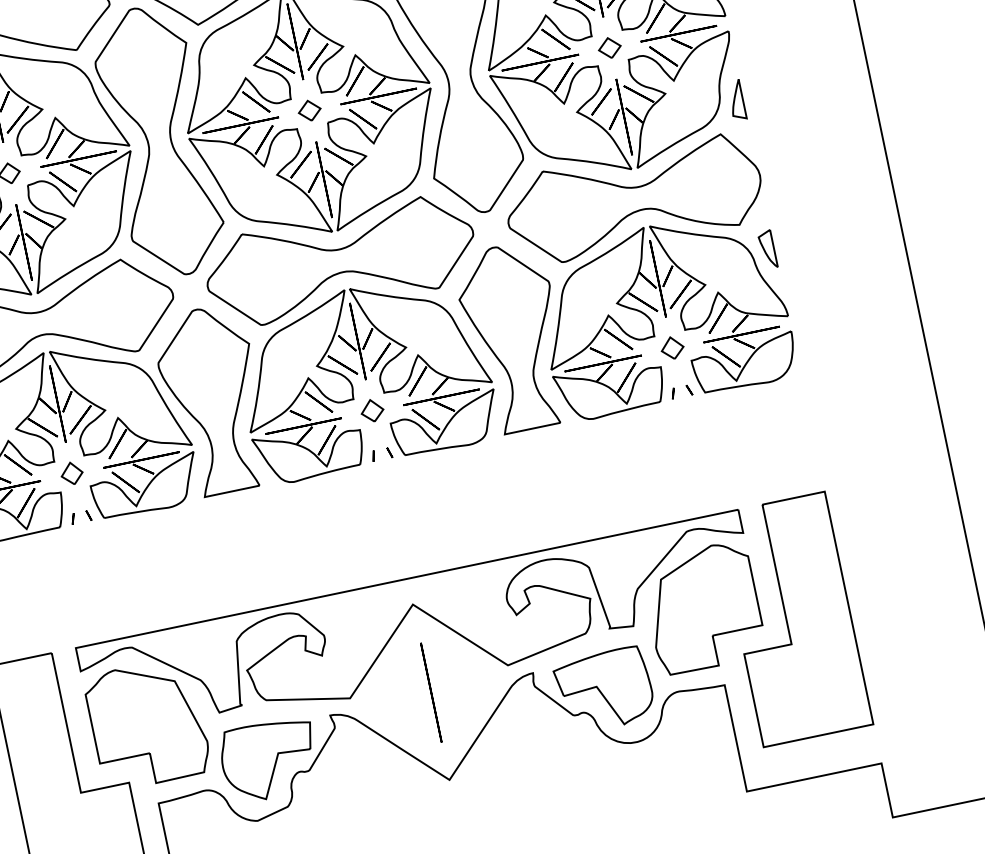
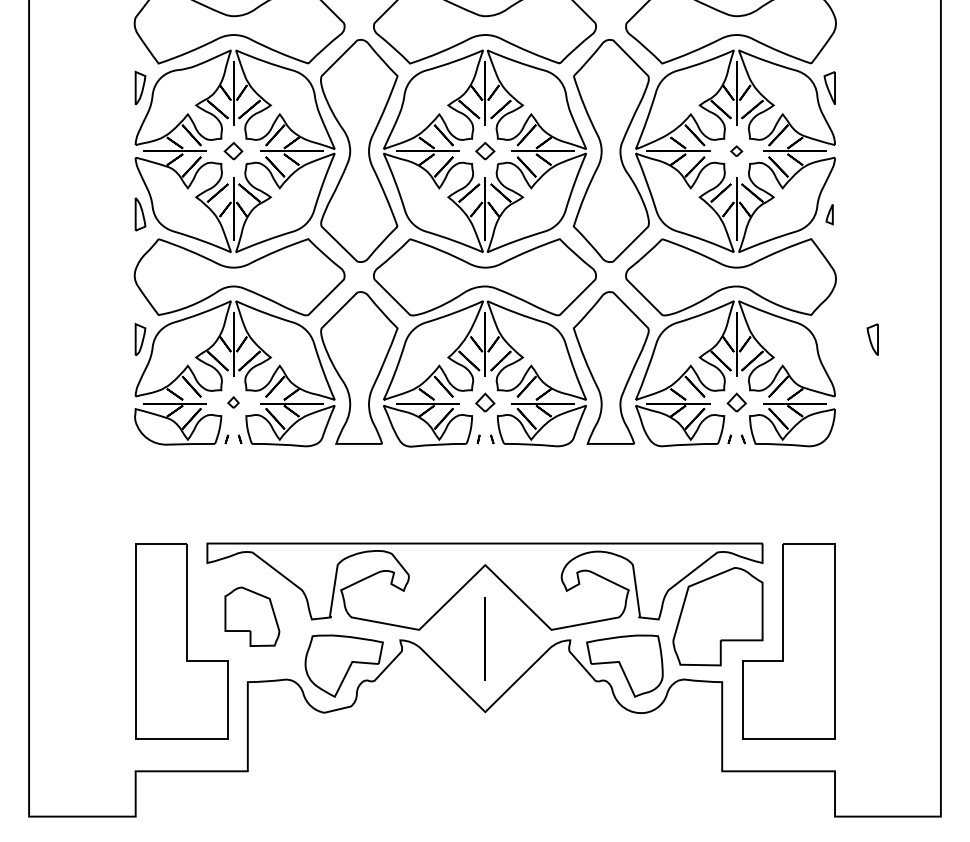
part: (609, 48) -> (736, 151), size x0.6
part: (736, 100) -> (829, 214), size x0.6
part: (767, 249) -> (872, 339), moved
part: (71, 473) -> (233, 402), size x0.6
part: (147, 723) -> (252, 616), size x0.6

